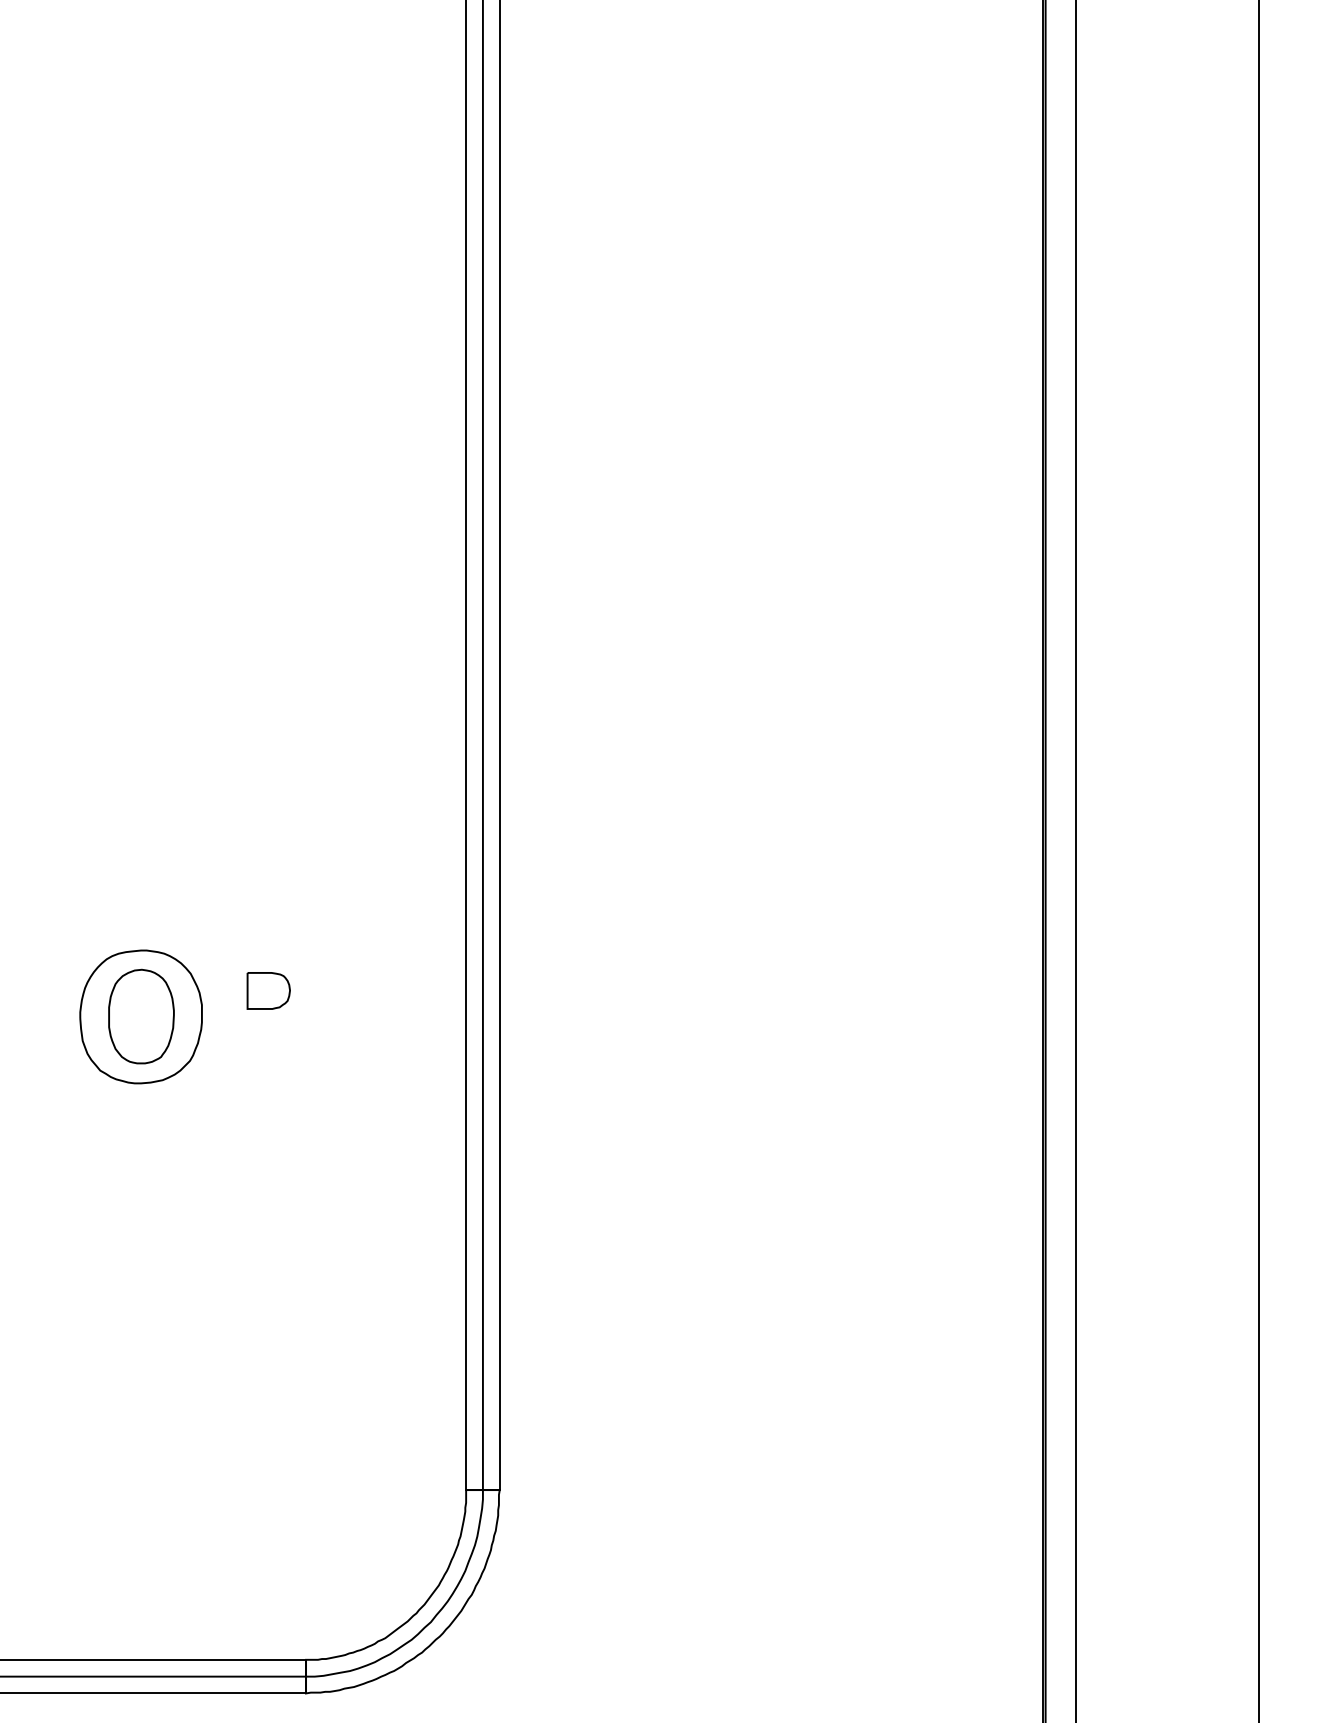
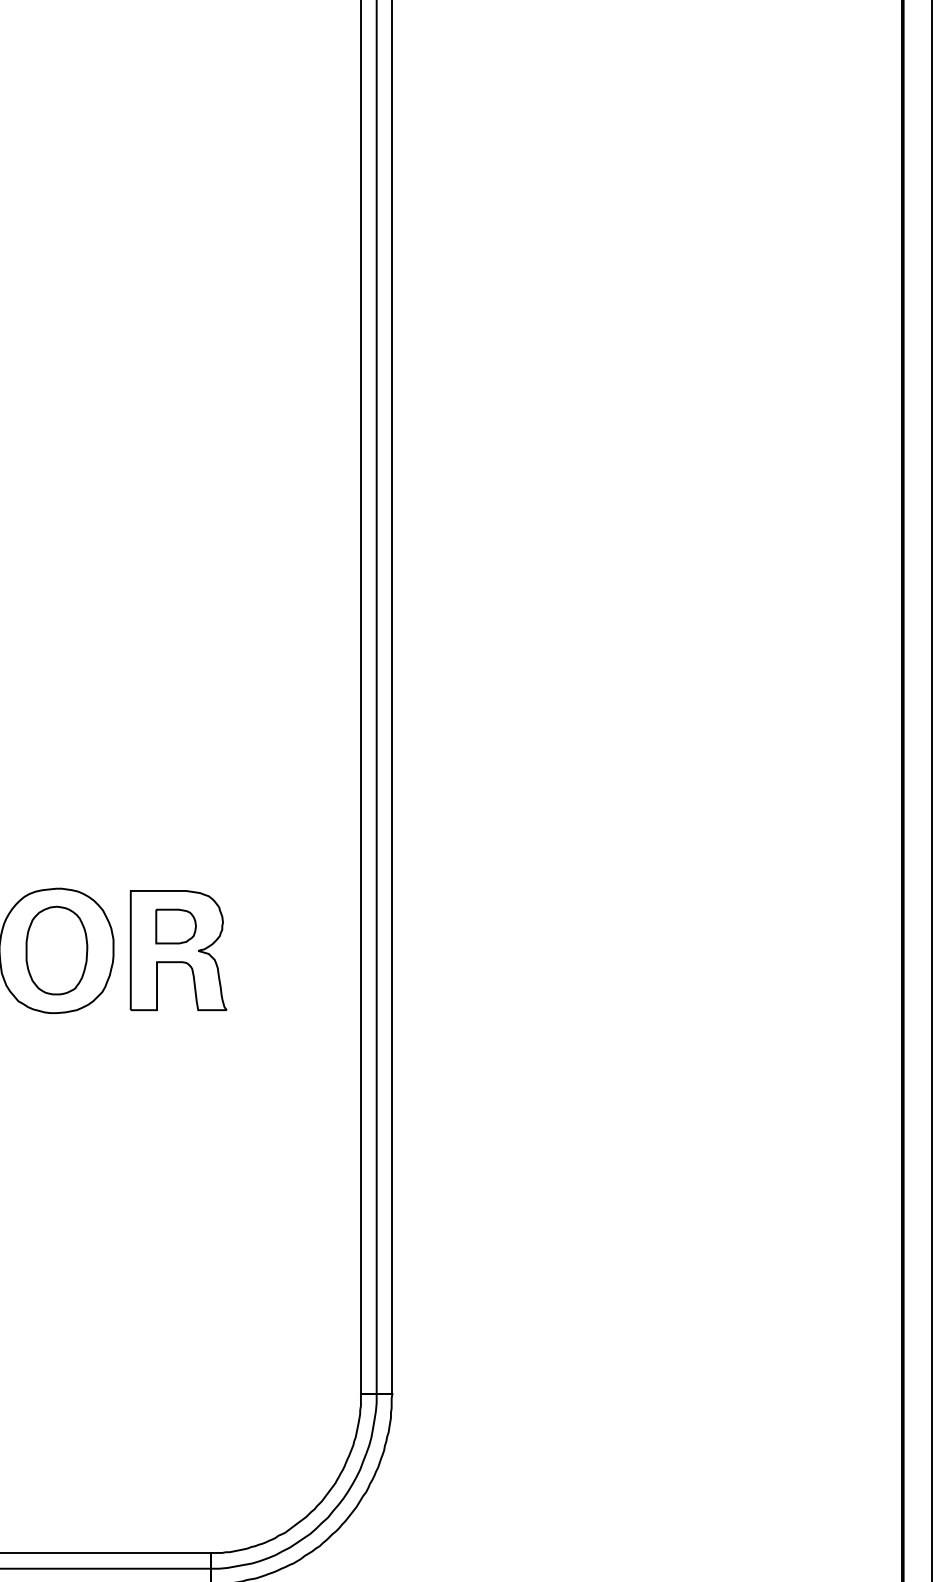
part: (271, 1016) -> (178, 950), added

